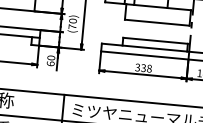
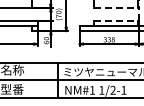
line: (156, 23) -> (115, 8), solid -> dashed
line: (155, 40) -> (115, 20), solid -> dashed

